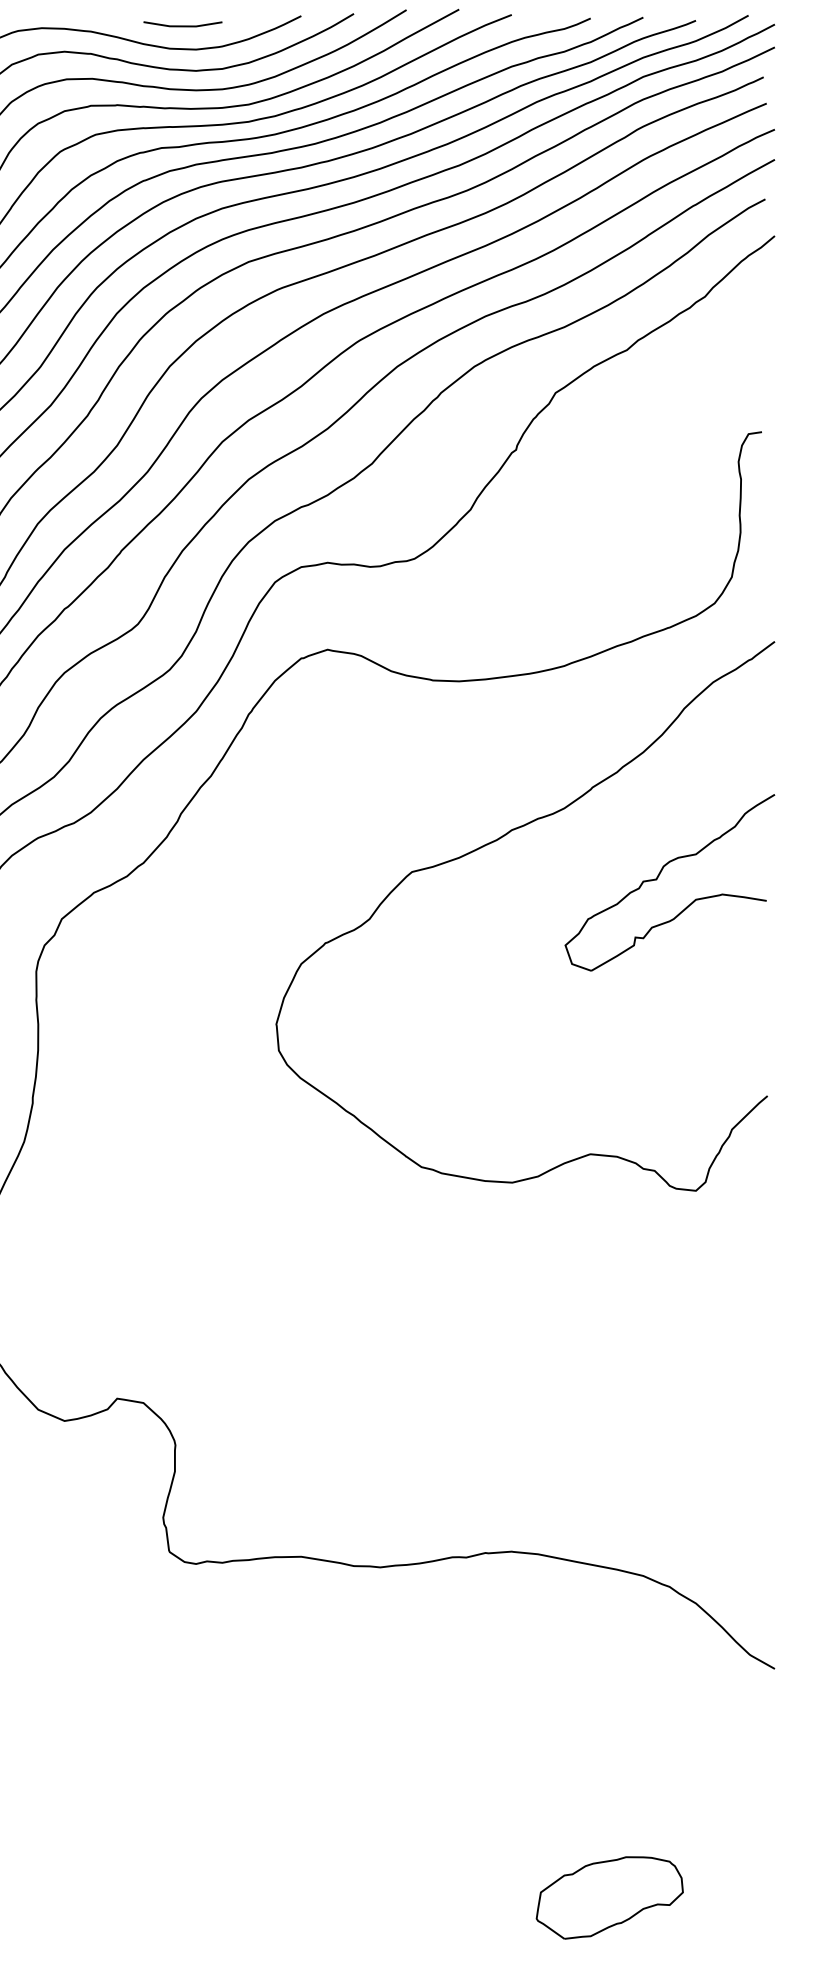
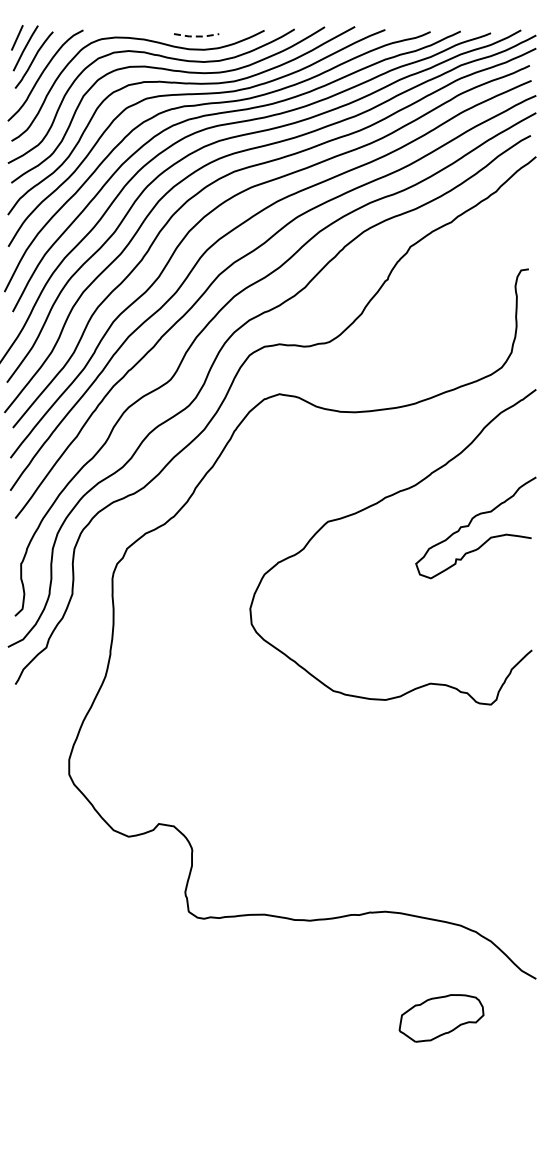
line: (182, 26) -> (196, 36), solid -> dashed
part: (609, 1898) -> (441, 1018), moved

